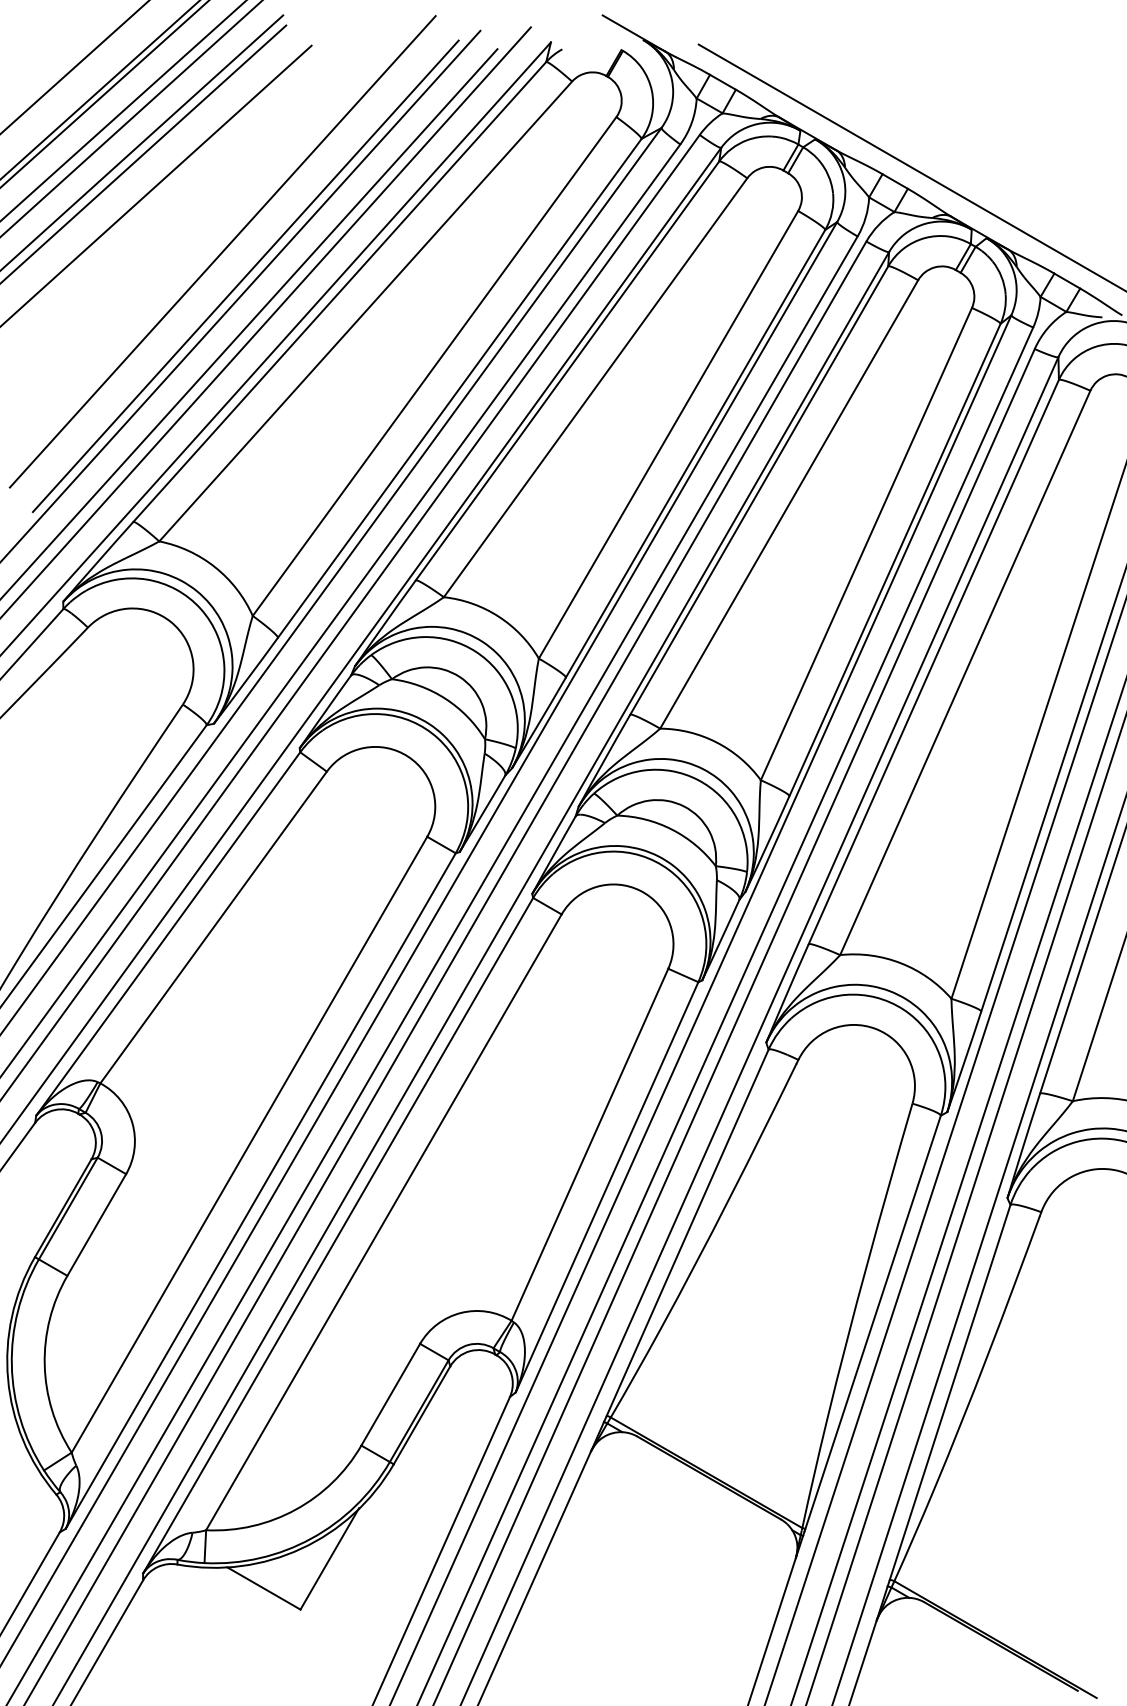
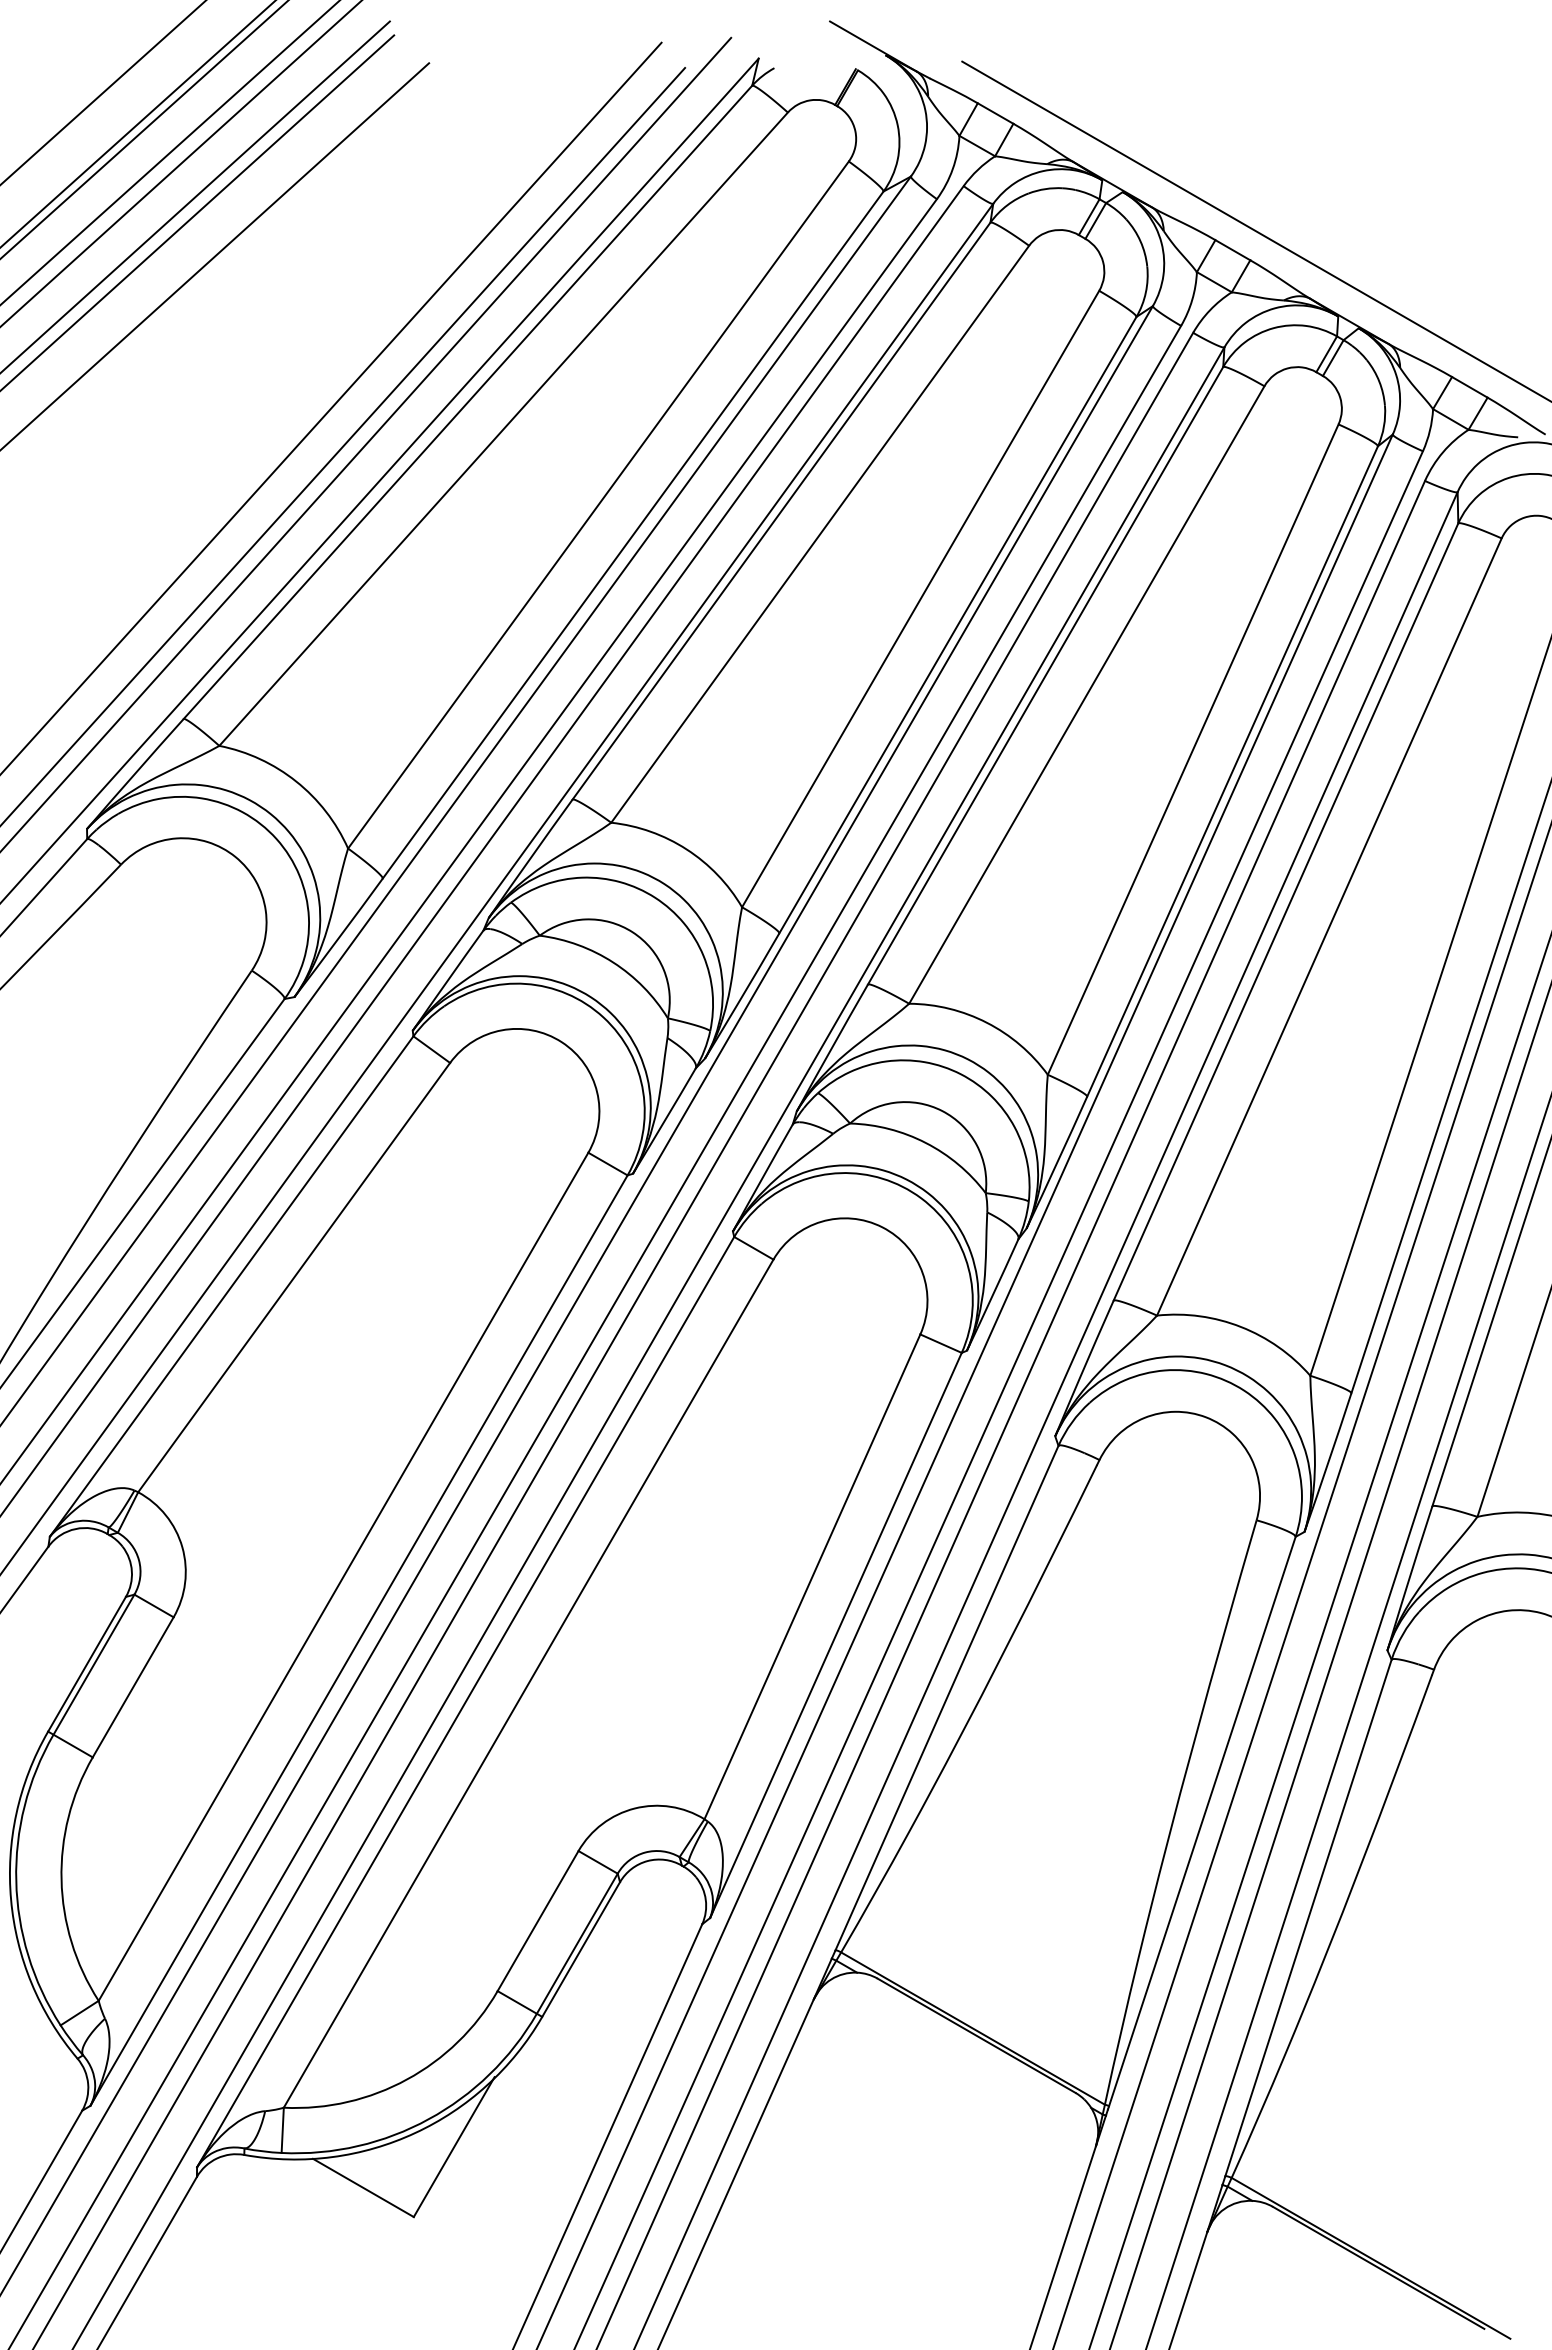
line: (222, 251) -> (306, 346), removed
line: (245, 276) -> (338, 380), removed

